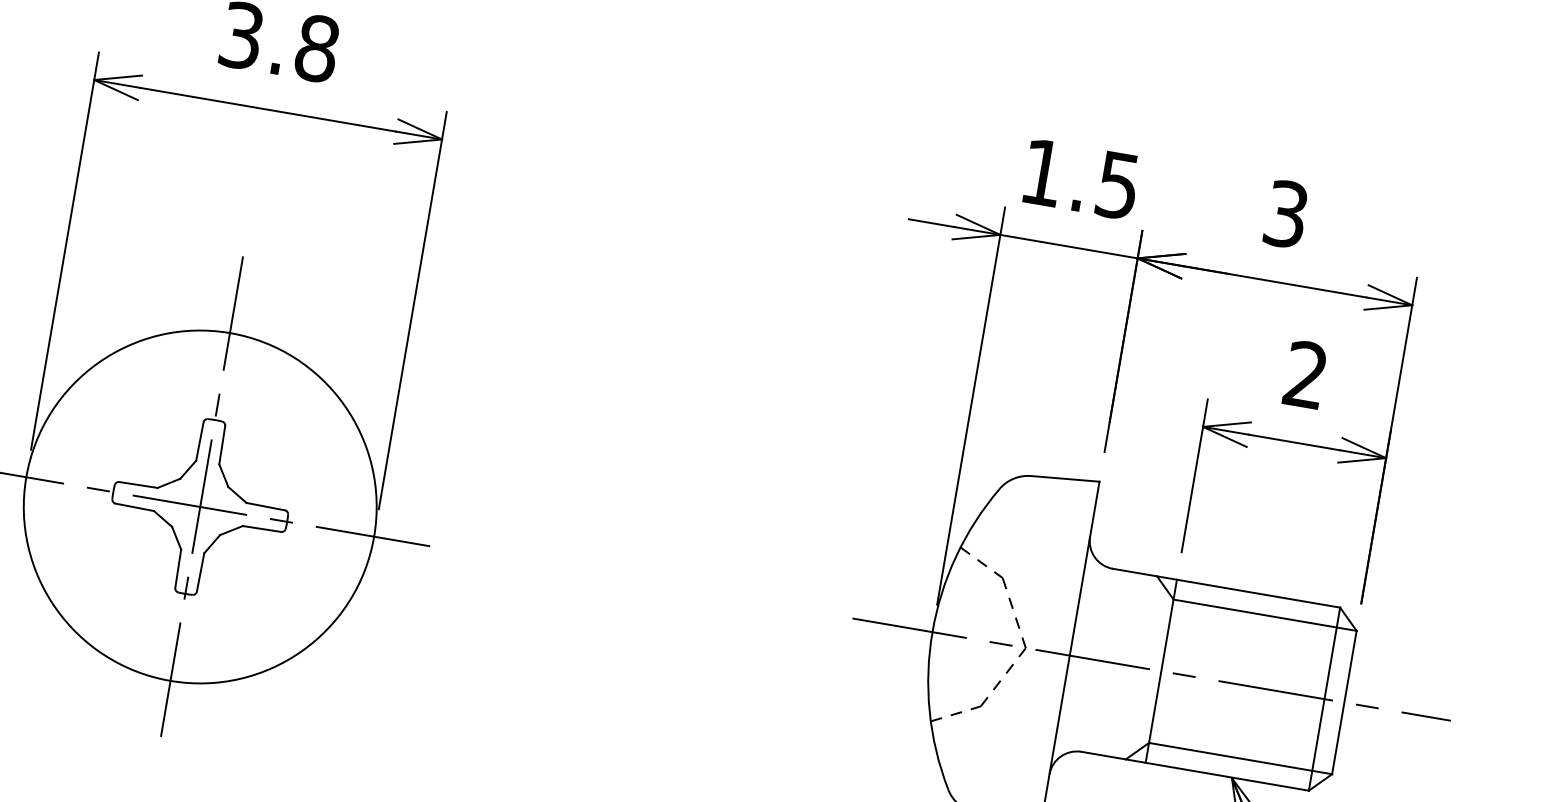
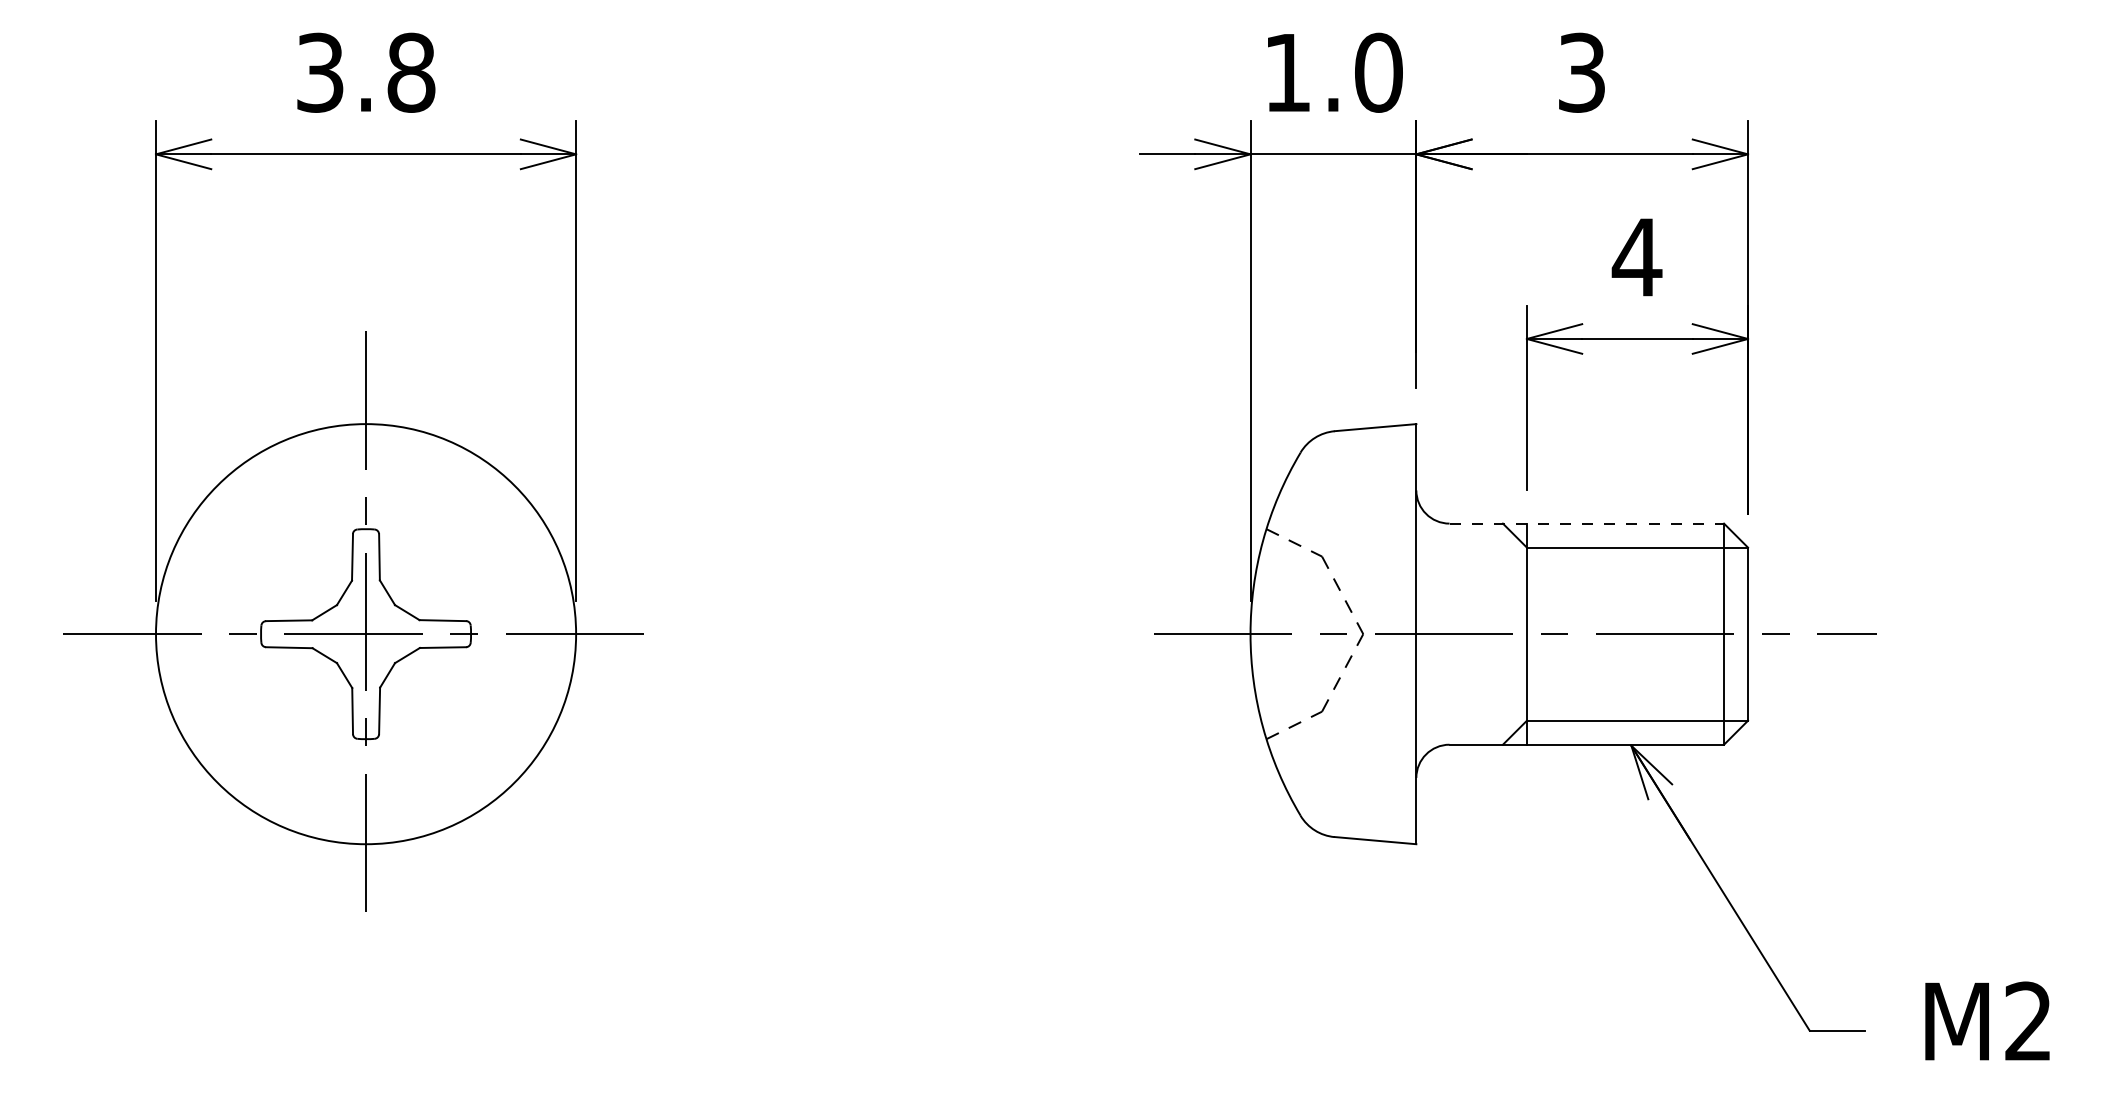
text: (1117, 185) -> (1378, 72), 1.5 -> 1.0
text: (1305, 374) -> (1636, 256), 2 -> 4
line: (1227, 588) -> (1587, 523), solid -> dashed

